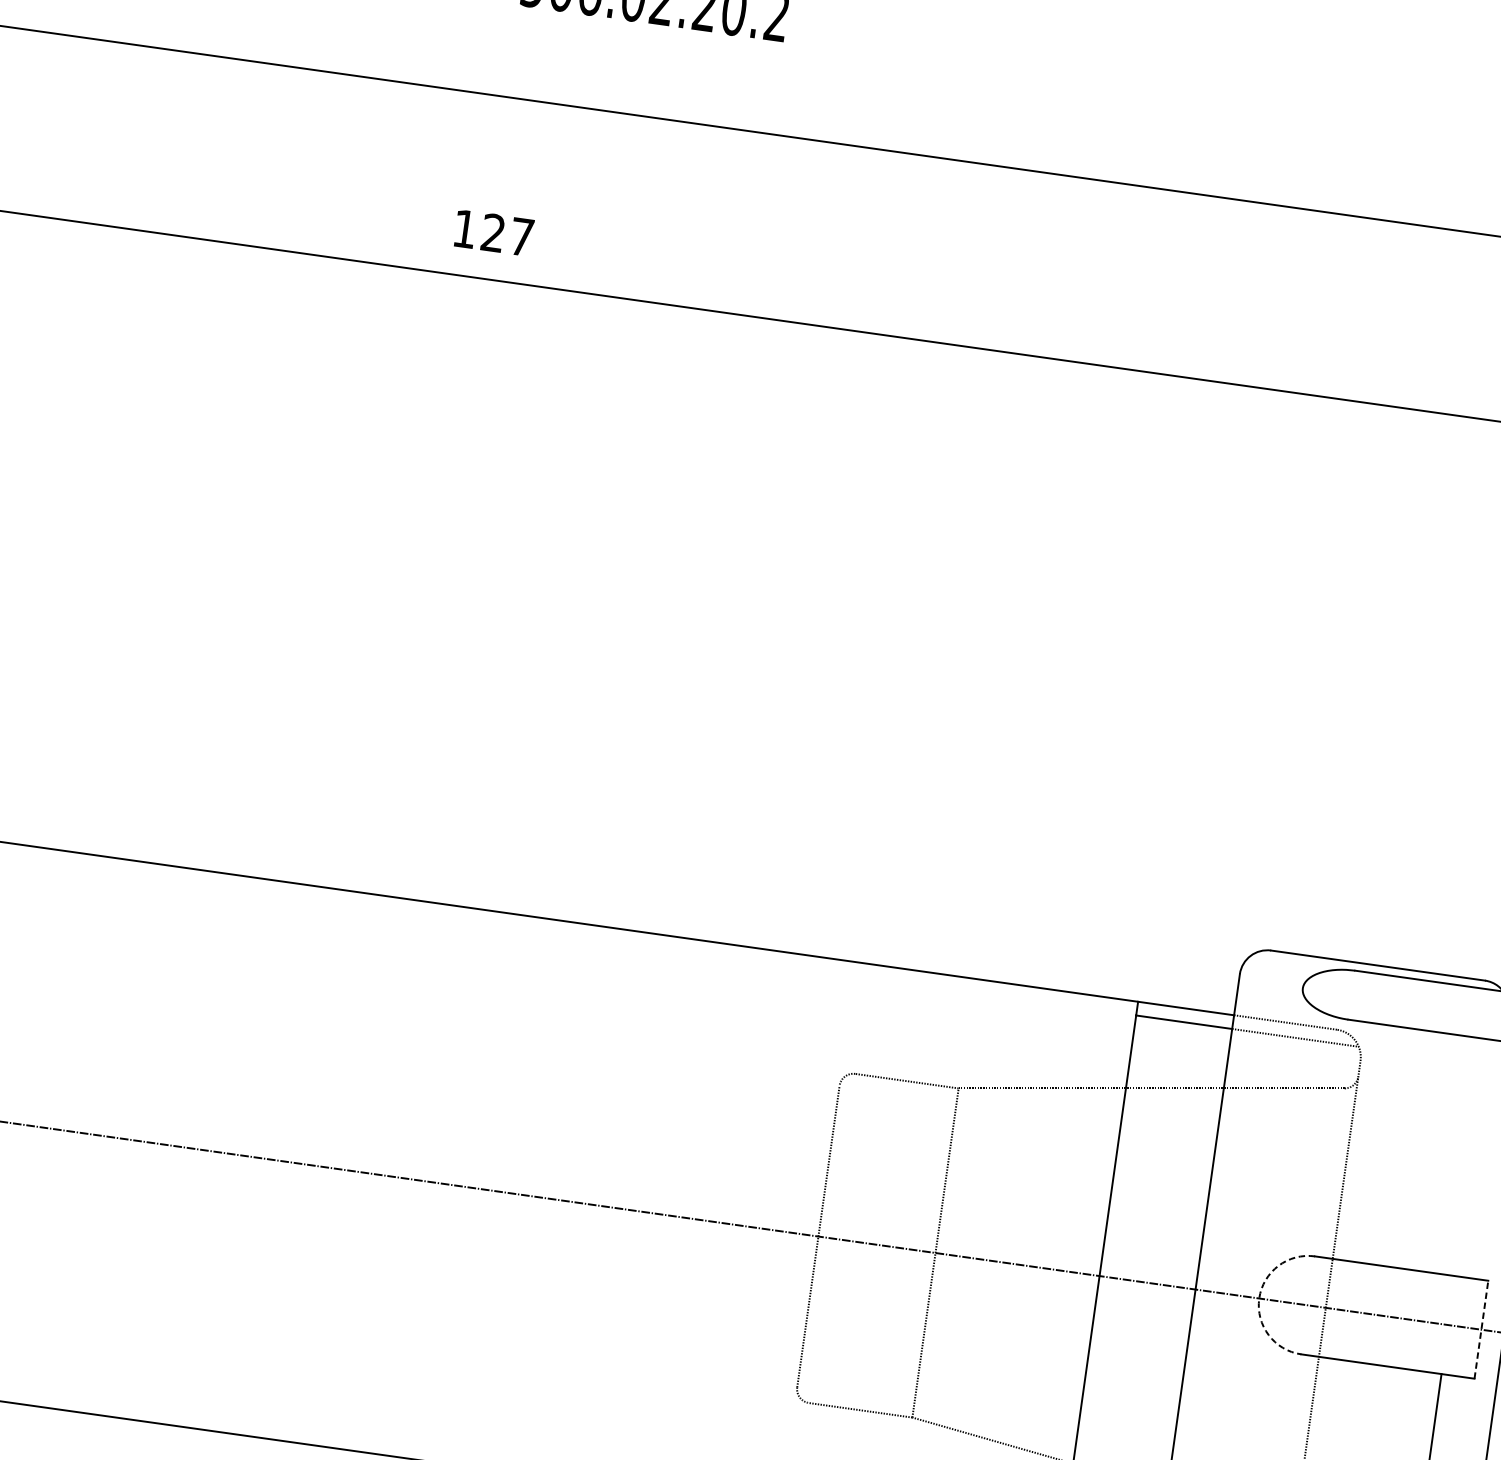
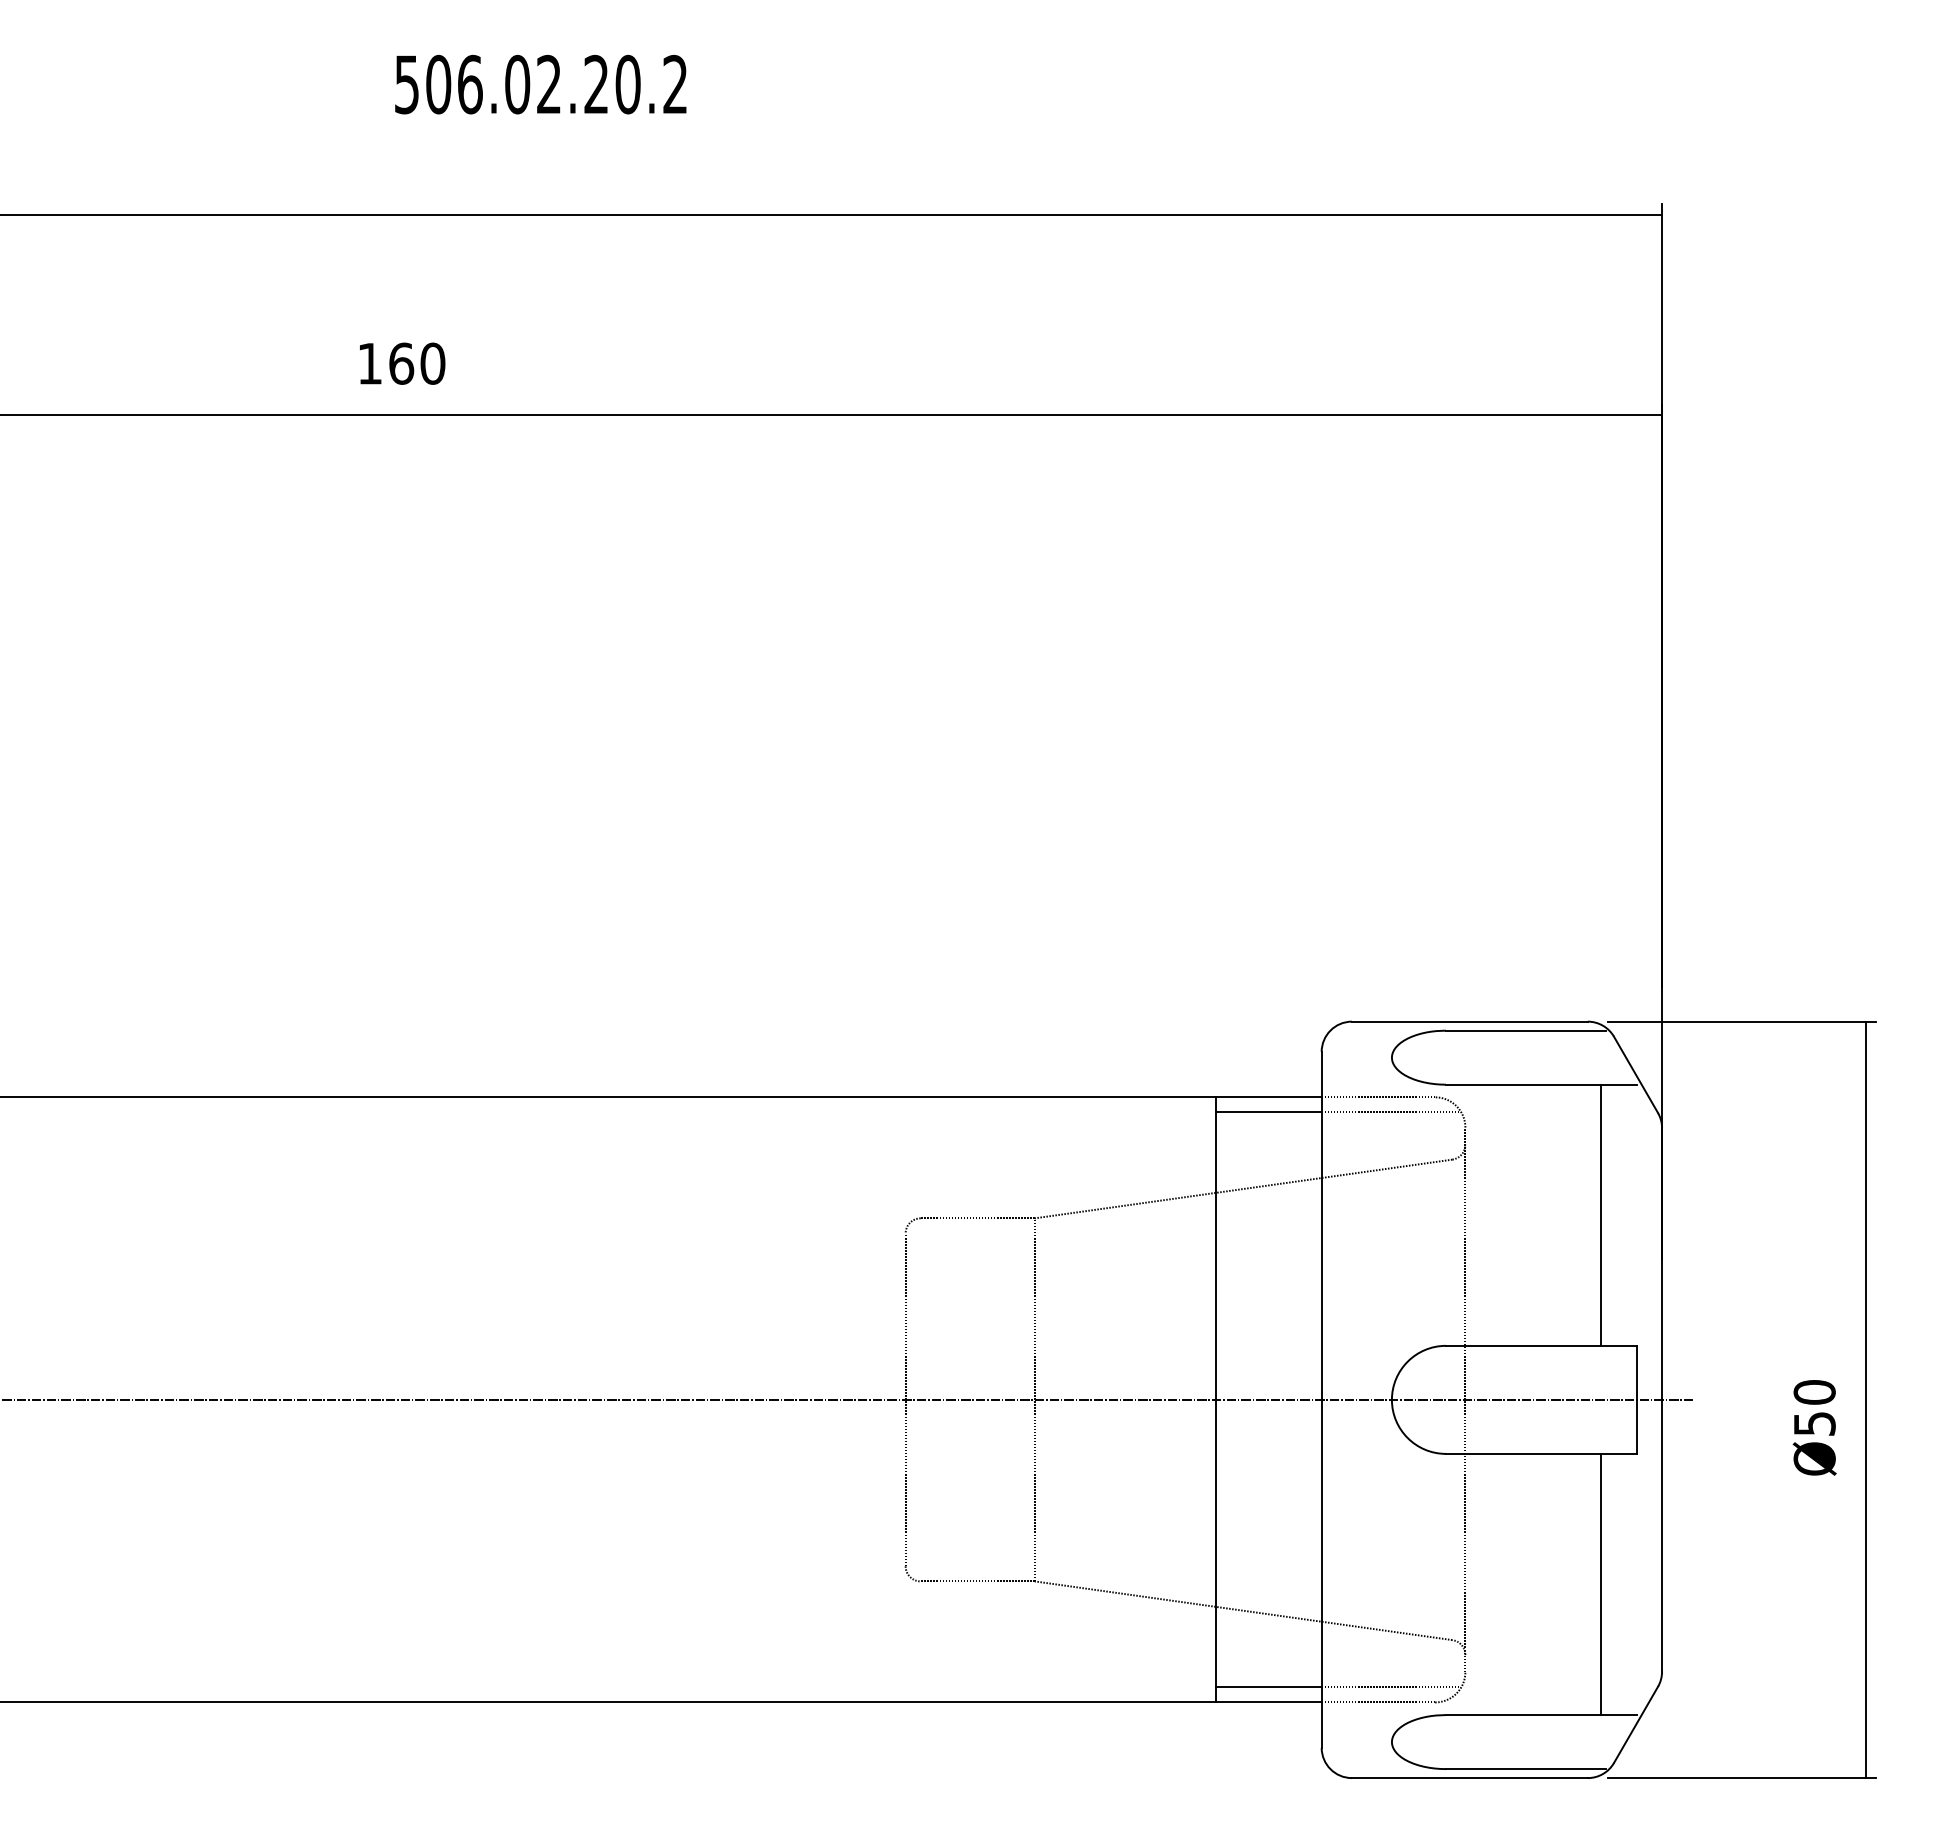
text: (507, 234) -> (417, 363), 127 -> 160
line: (1471, 1157) -> (1600, 1214), added
arc: (1258, 1298) -> (1391, 1399), dashed -> solid
line: (1481, 1329) -> (1637, 1399), dashed -> solid

